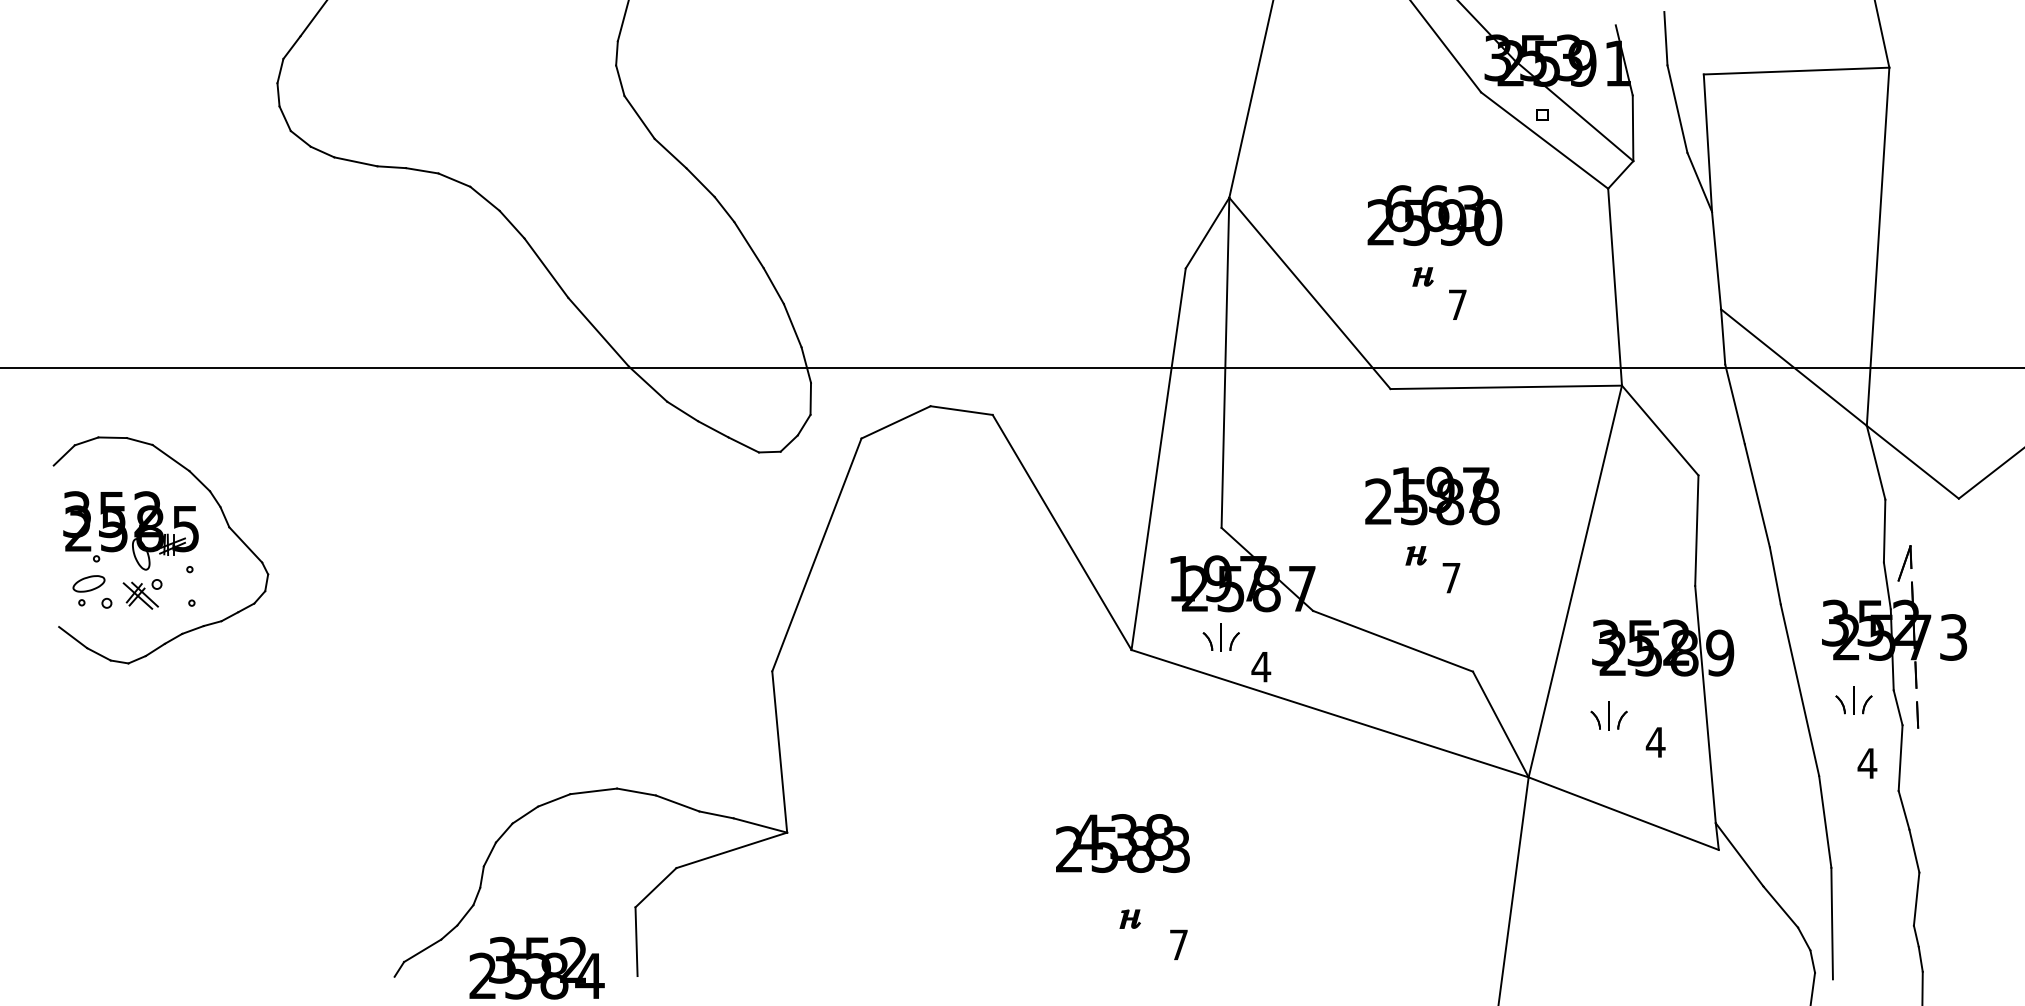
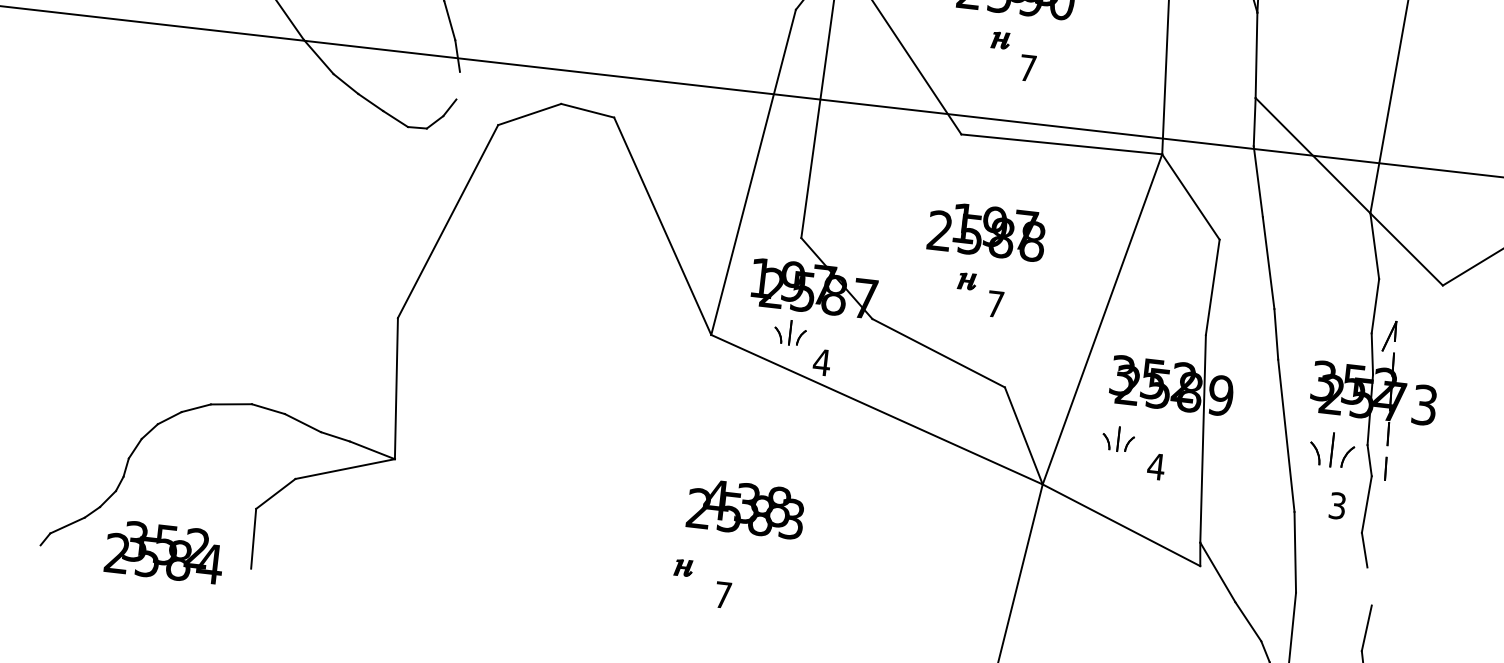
line: (810, 398) -> (457, 85), removed
part: (1853, 700) -> (1331, 449), size x1.4
text: (1867, 763) -> (1337, 505), 4 -> 3
text: (1122, 843) -> (745, 508), moved
line: (1914, 850) -> (1369, 585), removed

